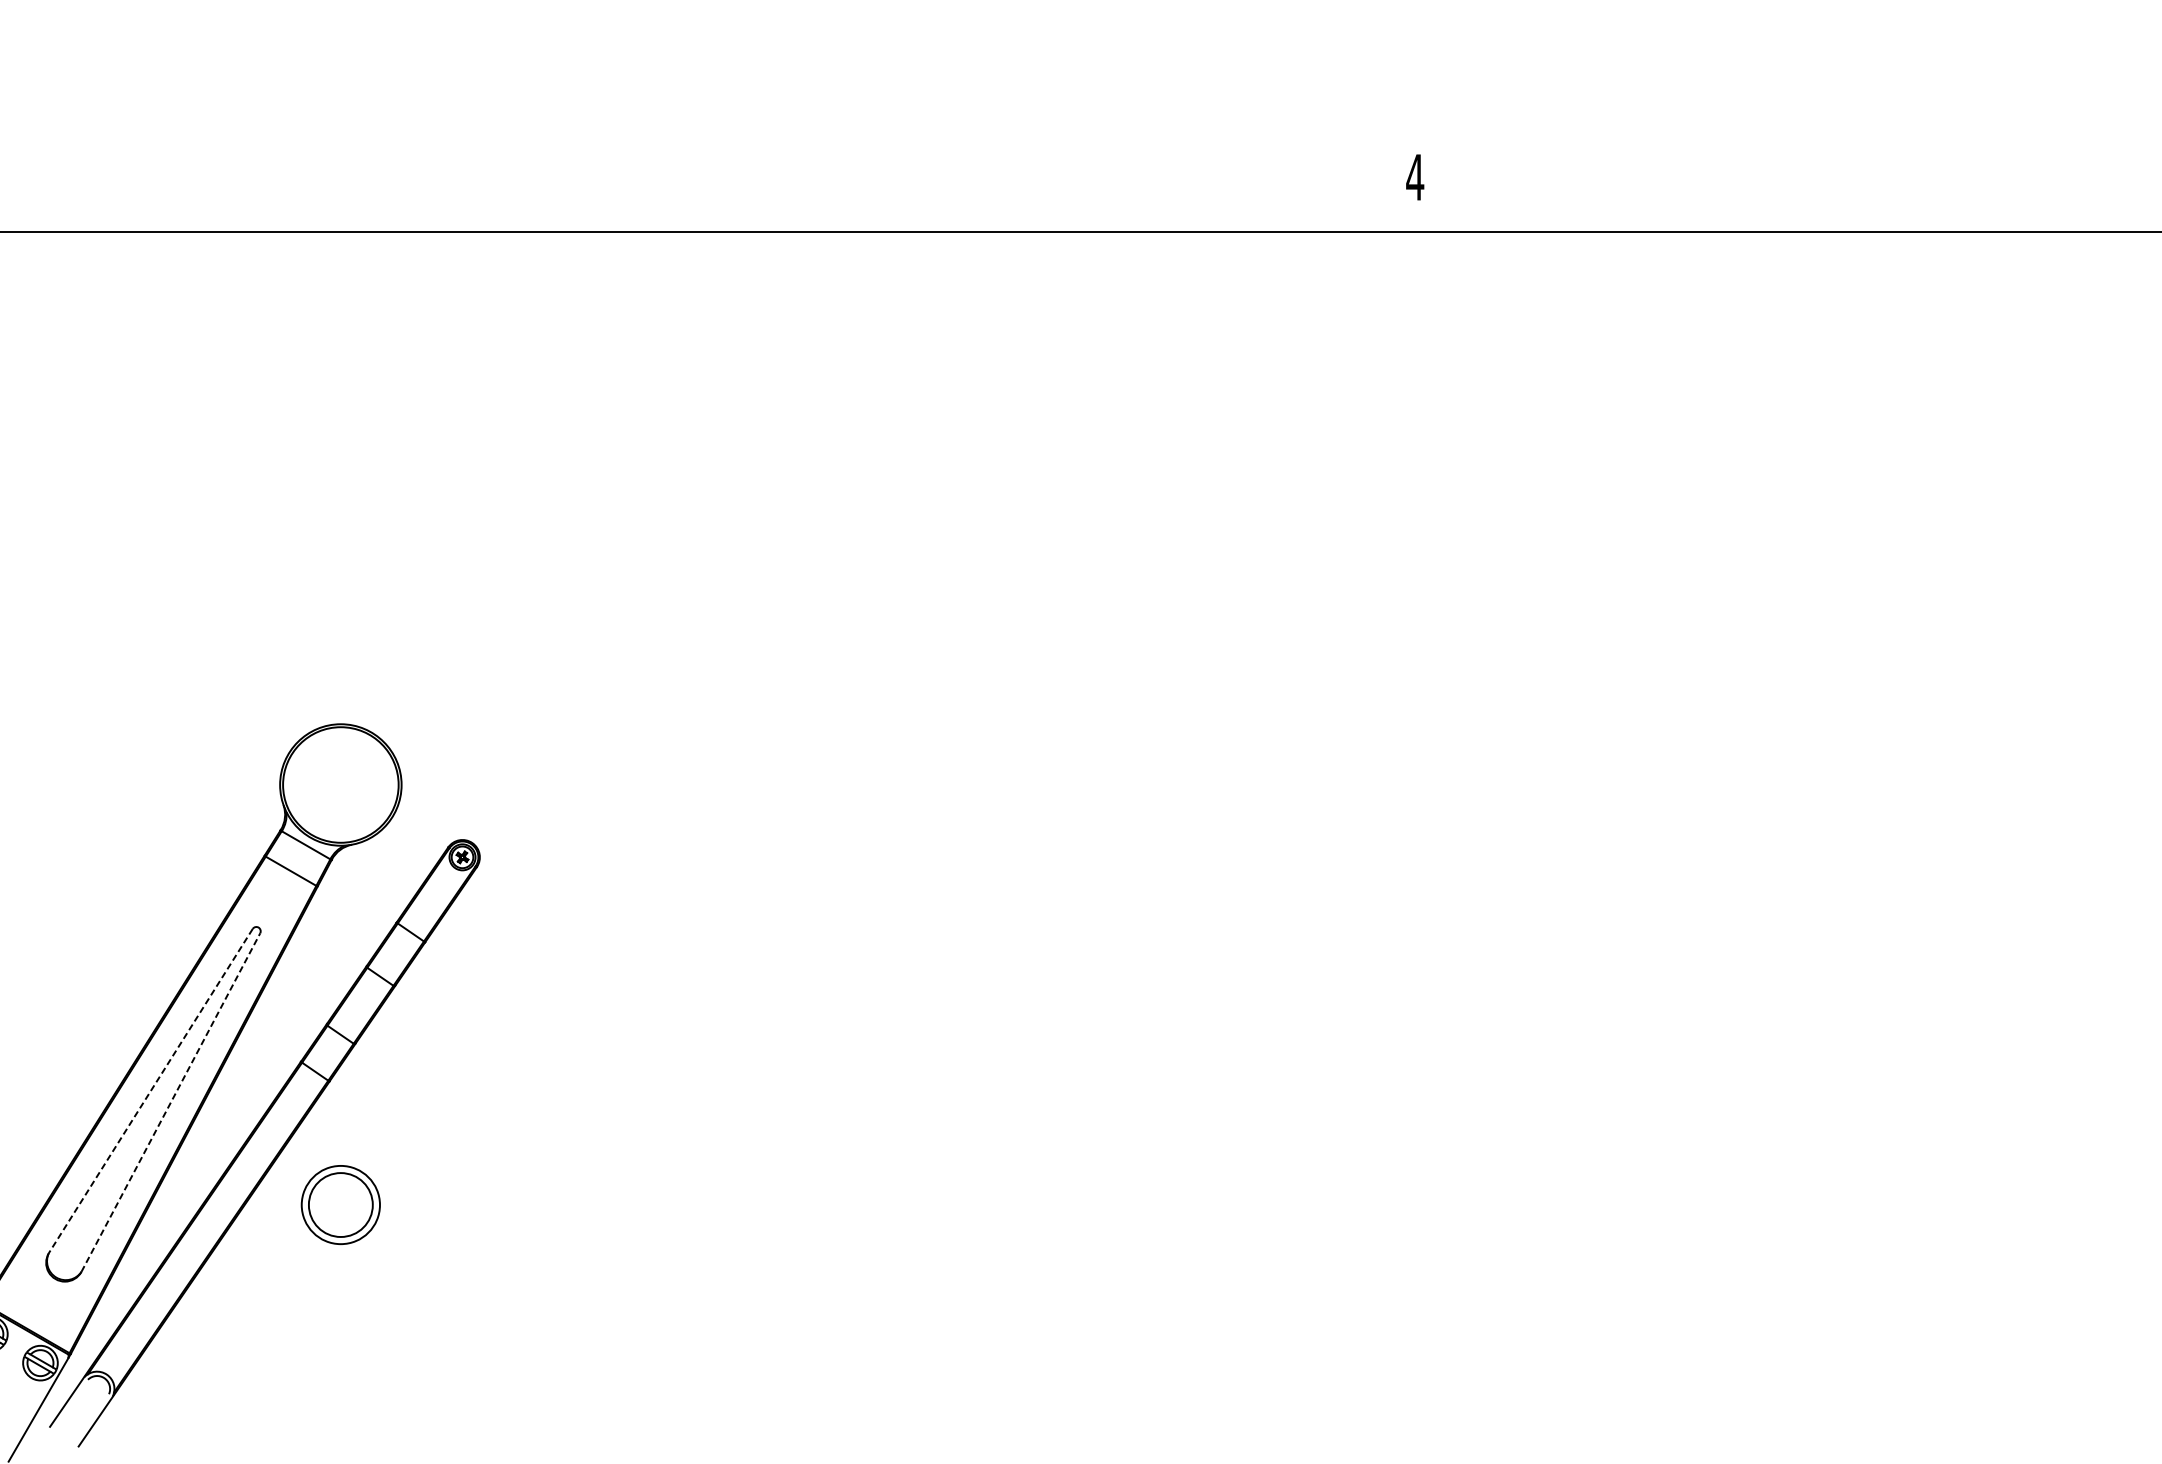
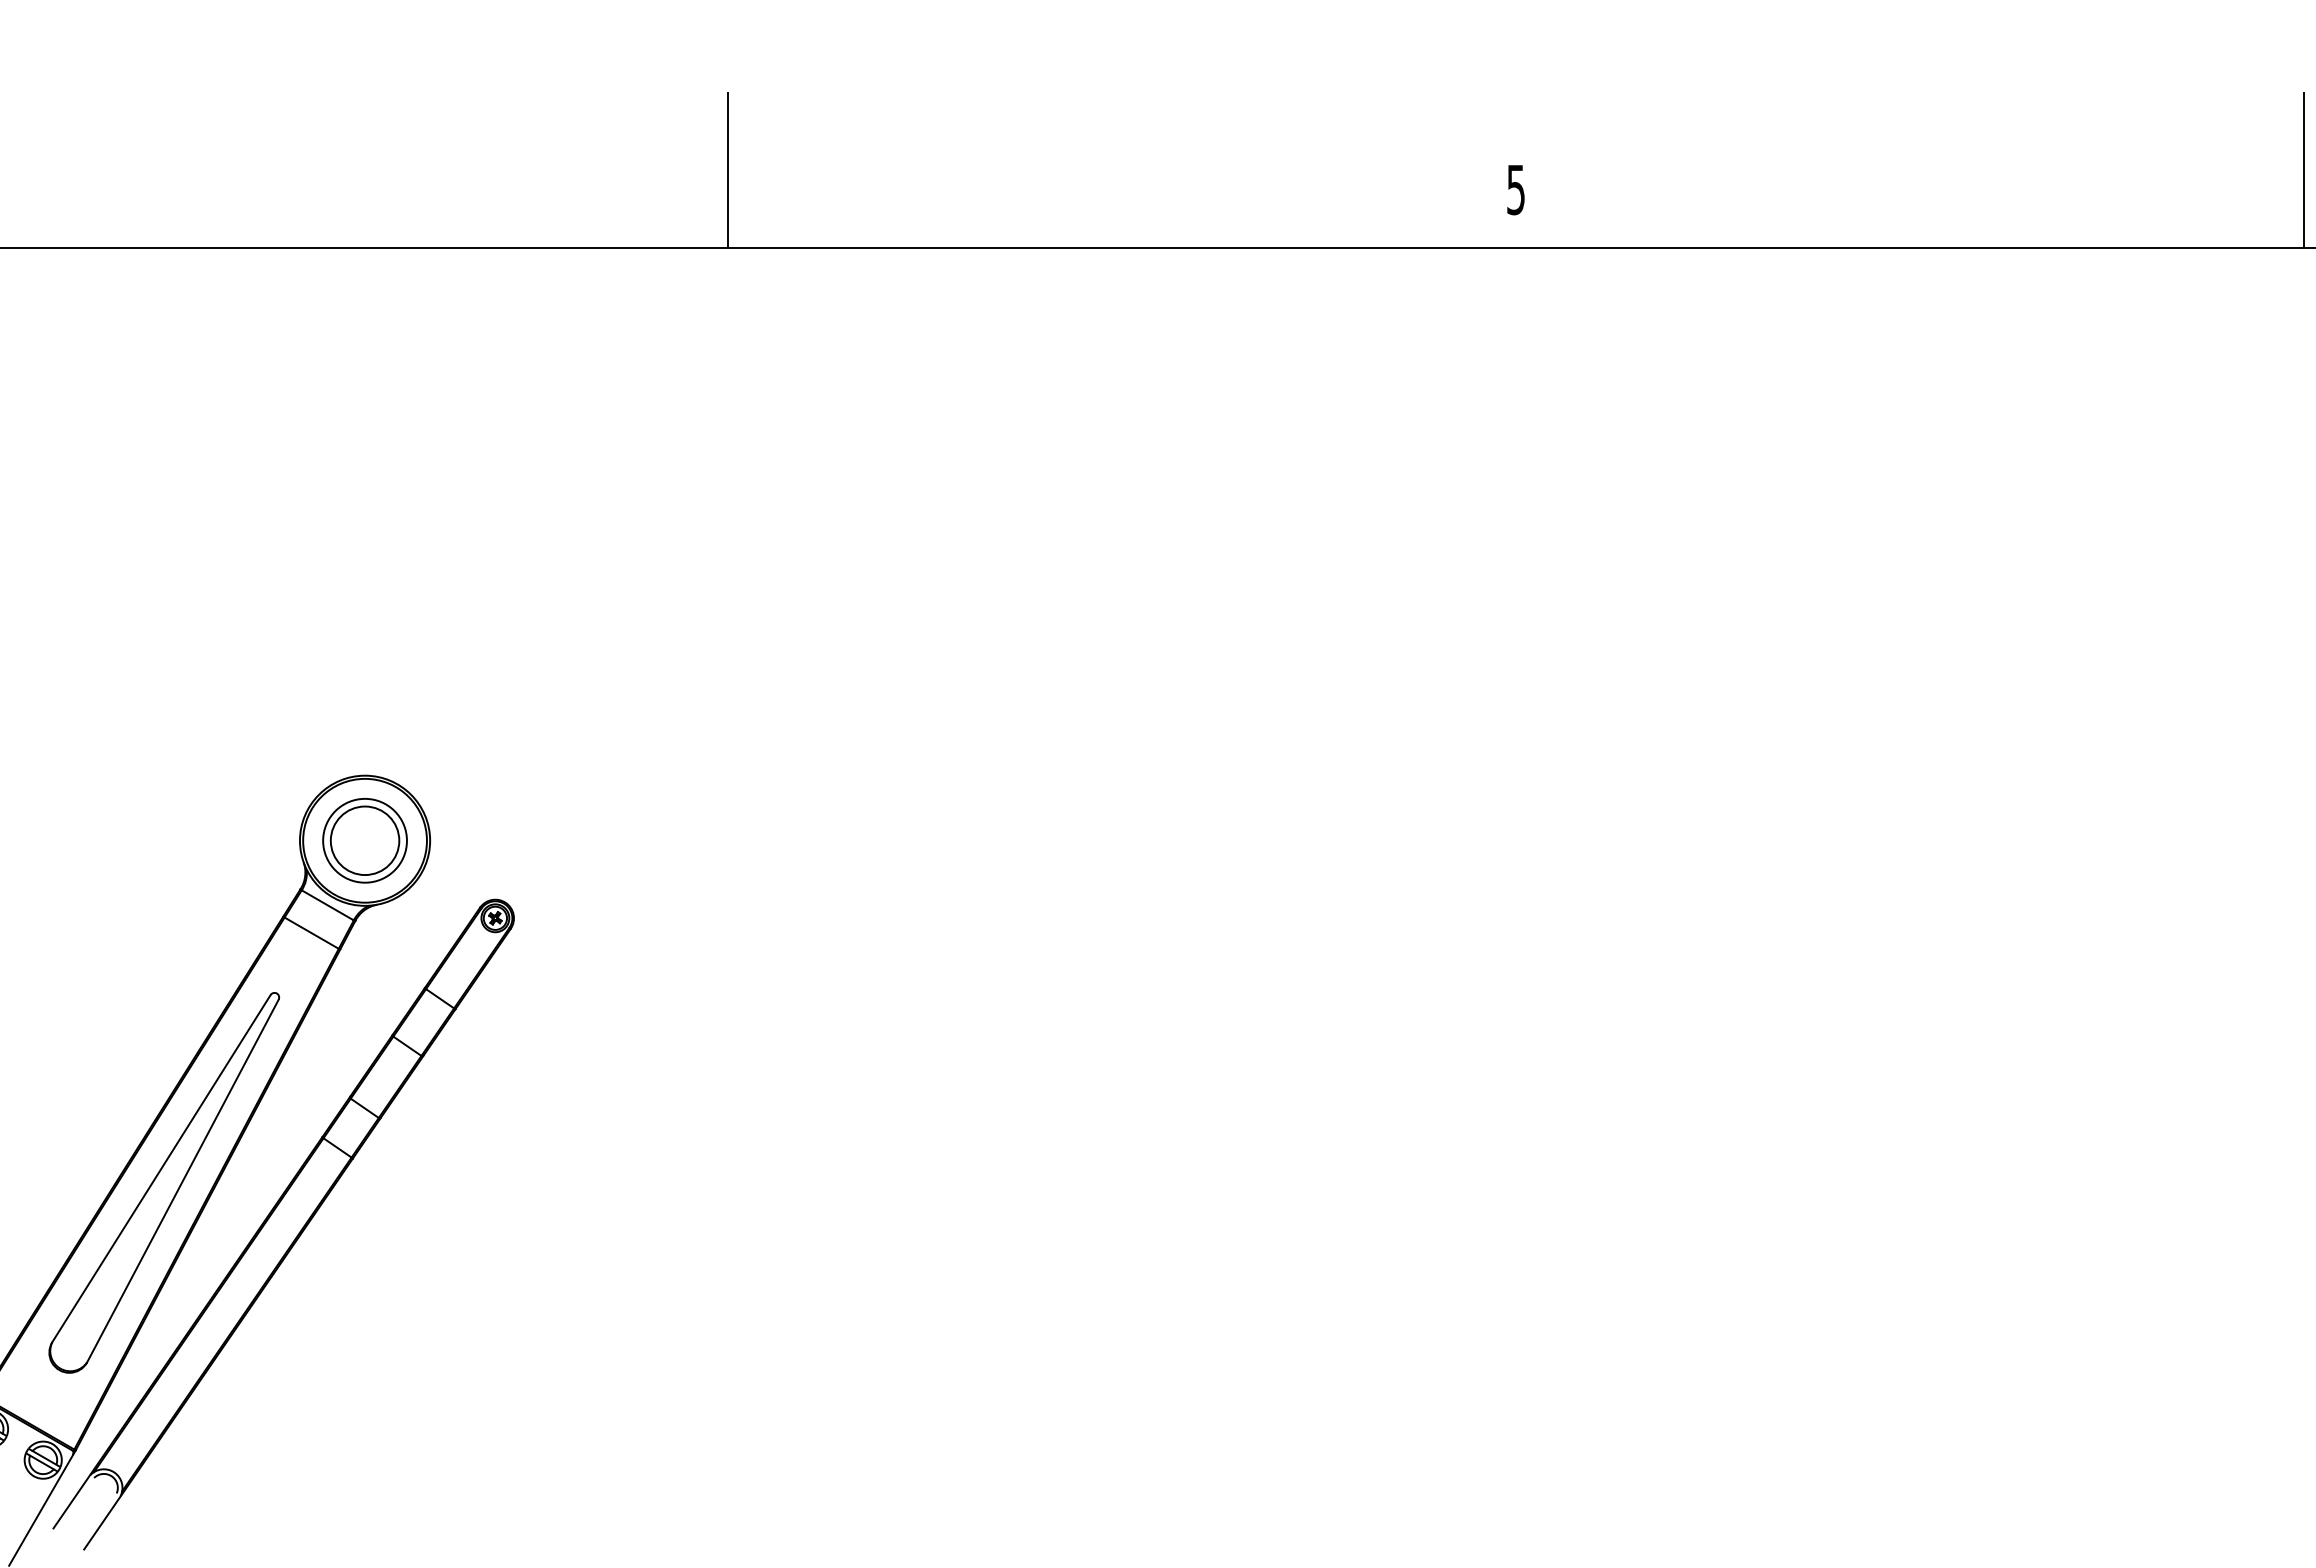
line: (679, 159) -> (727, 170), added
line: (2151, 159) -> (2304, 170), added
text: (1414, 178) -> (1515, 190), 4 -> 5
line: (150, 1091) -> (161, 1169), dashed -> solid
line: (171, 1102) -> (183, 1180), dashed -> solid
part: (340, 1204) -> (364, 840), moved

